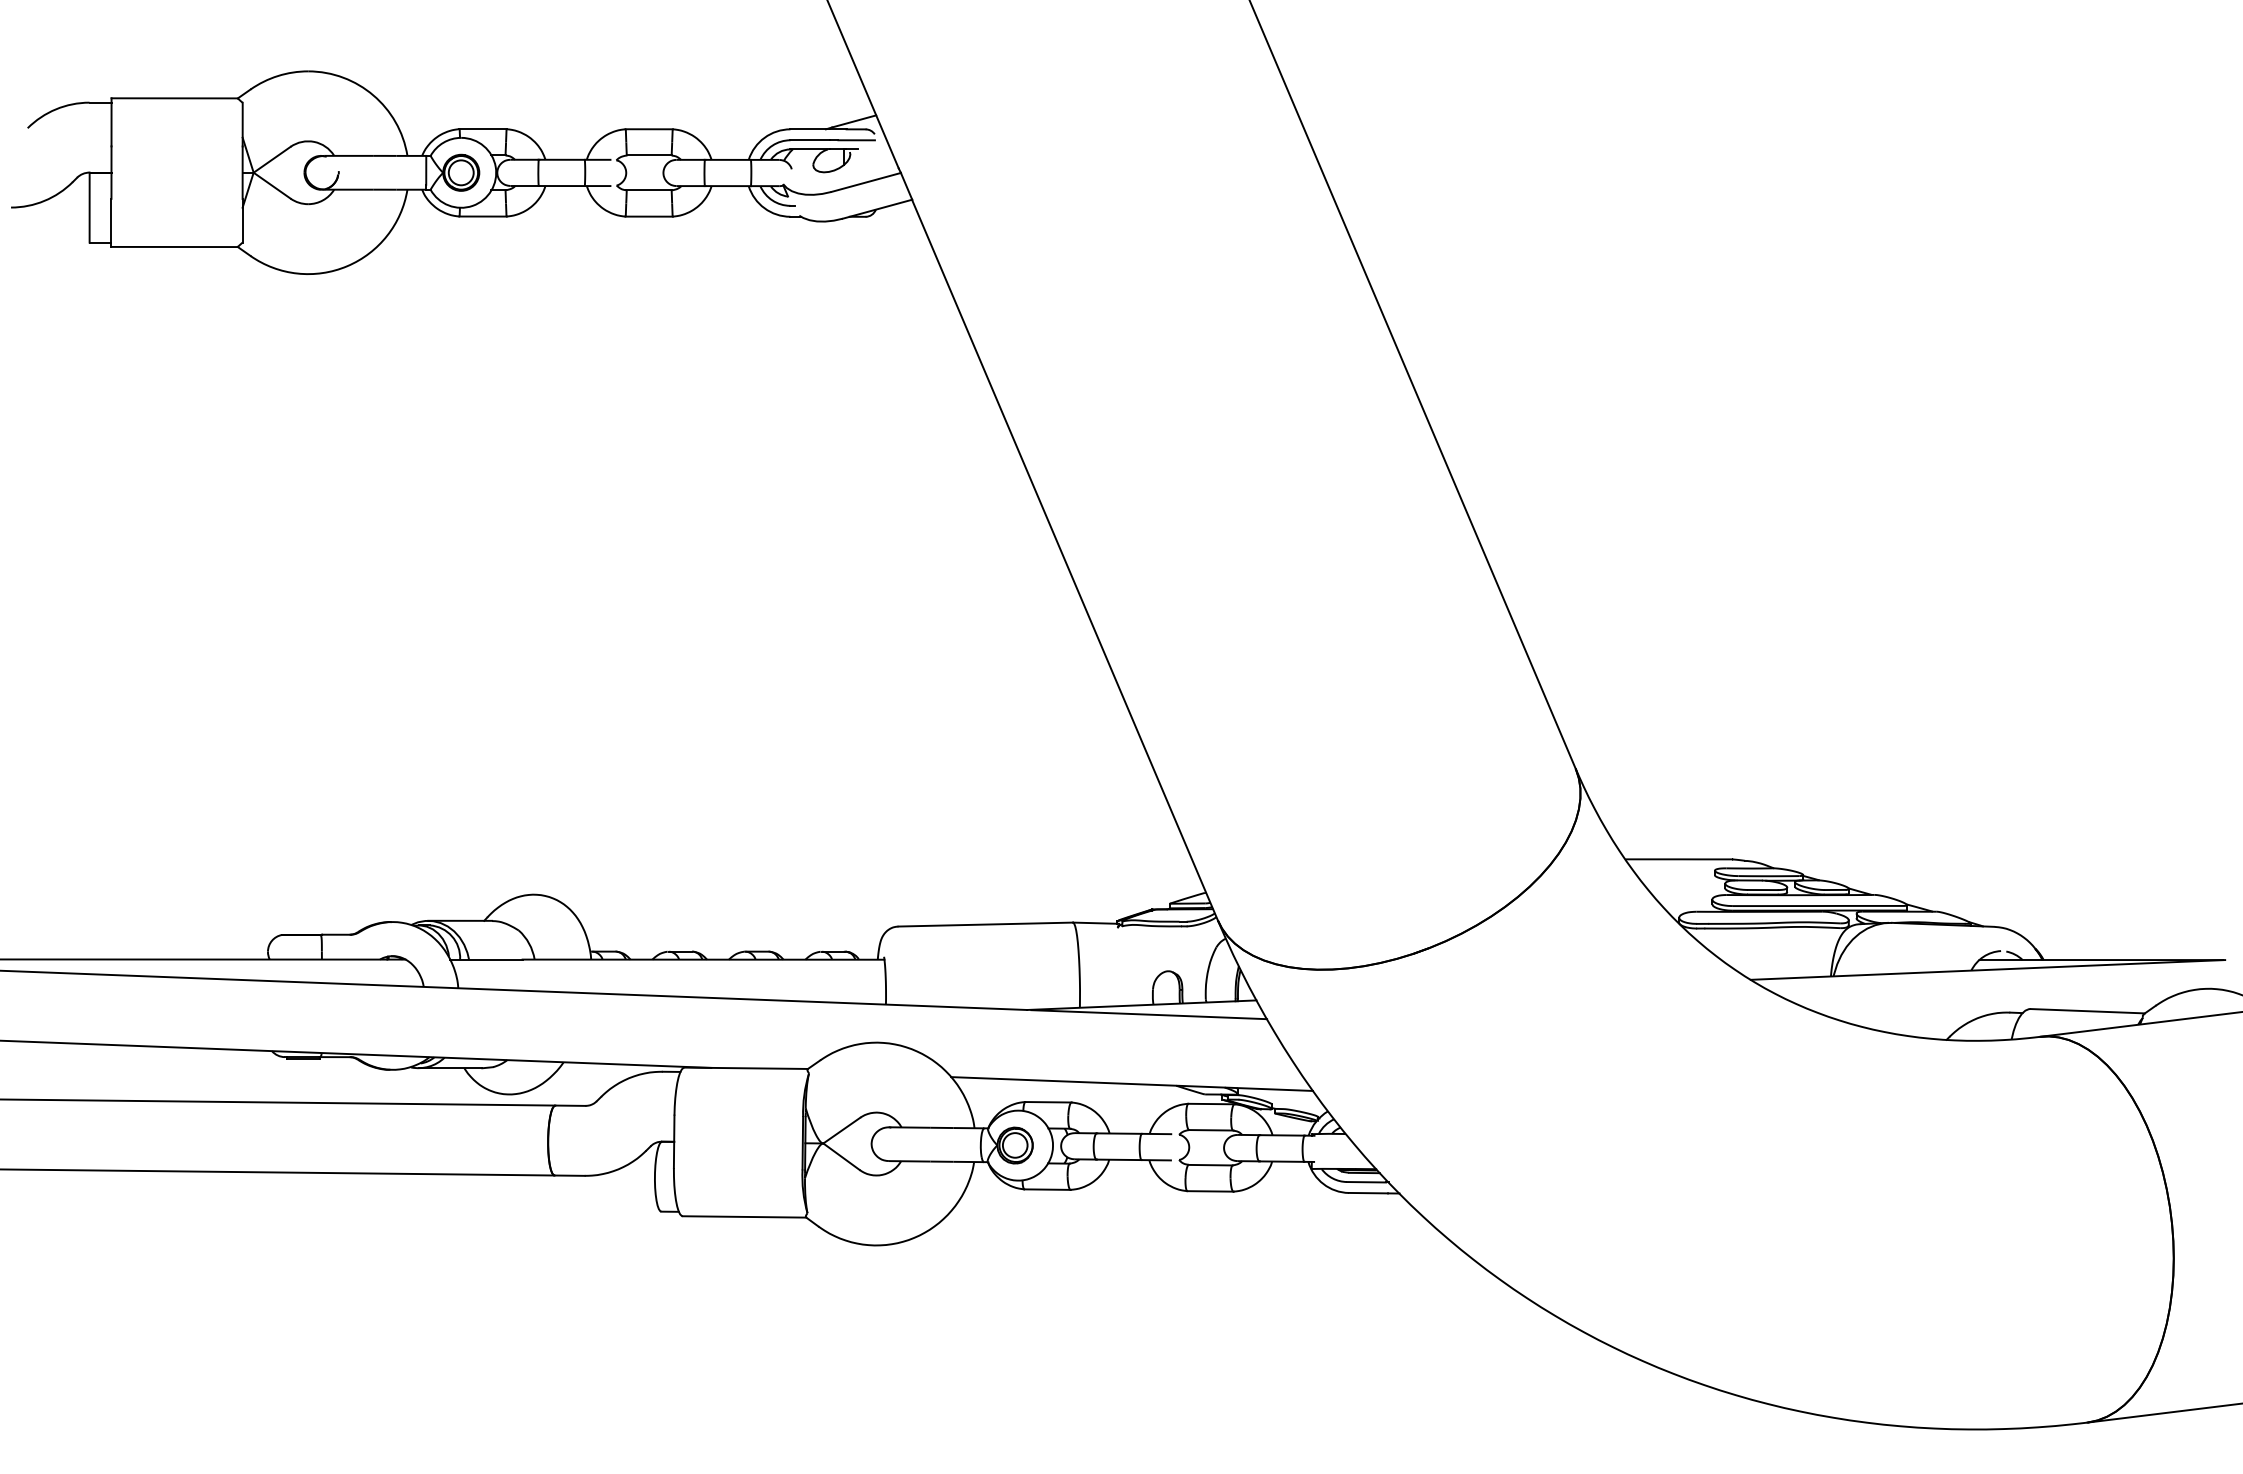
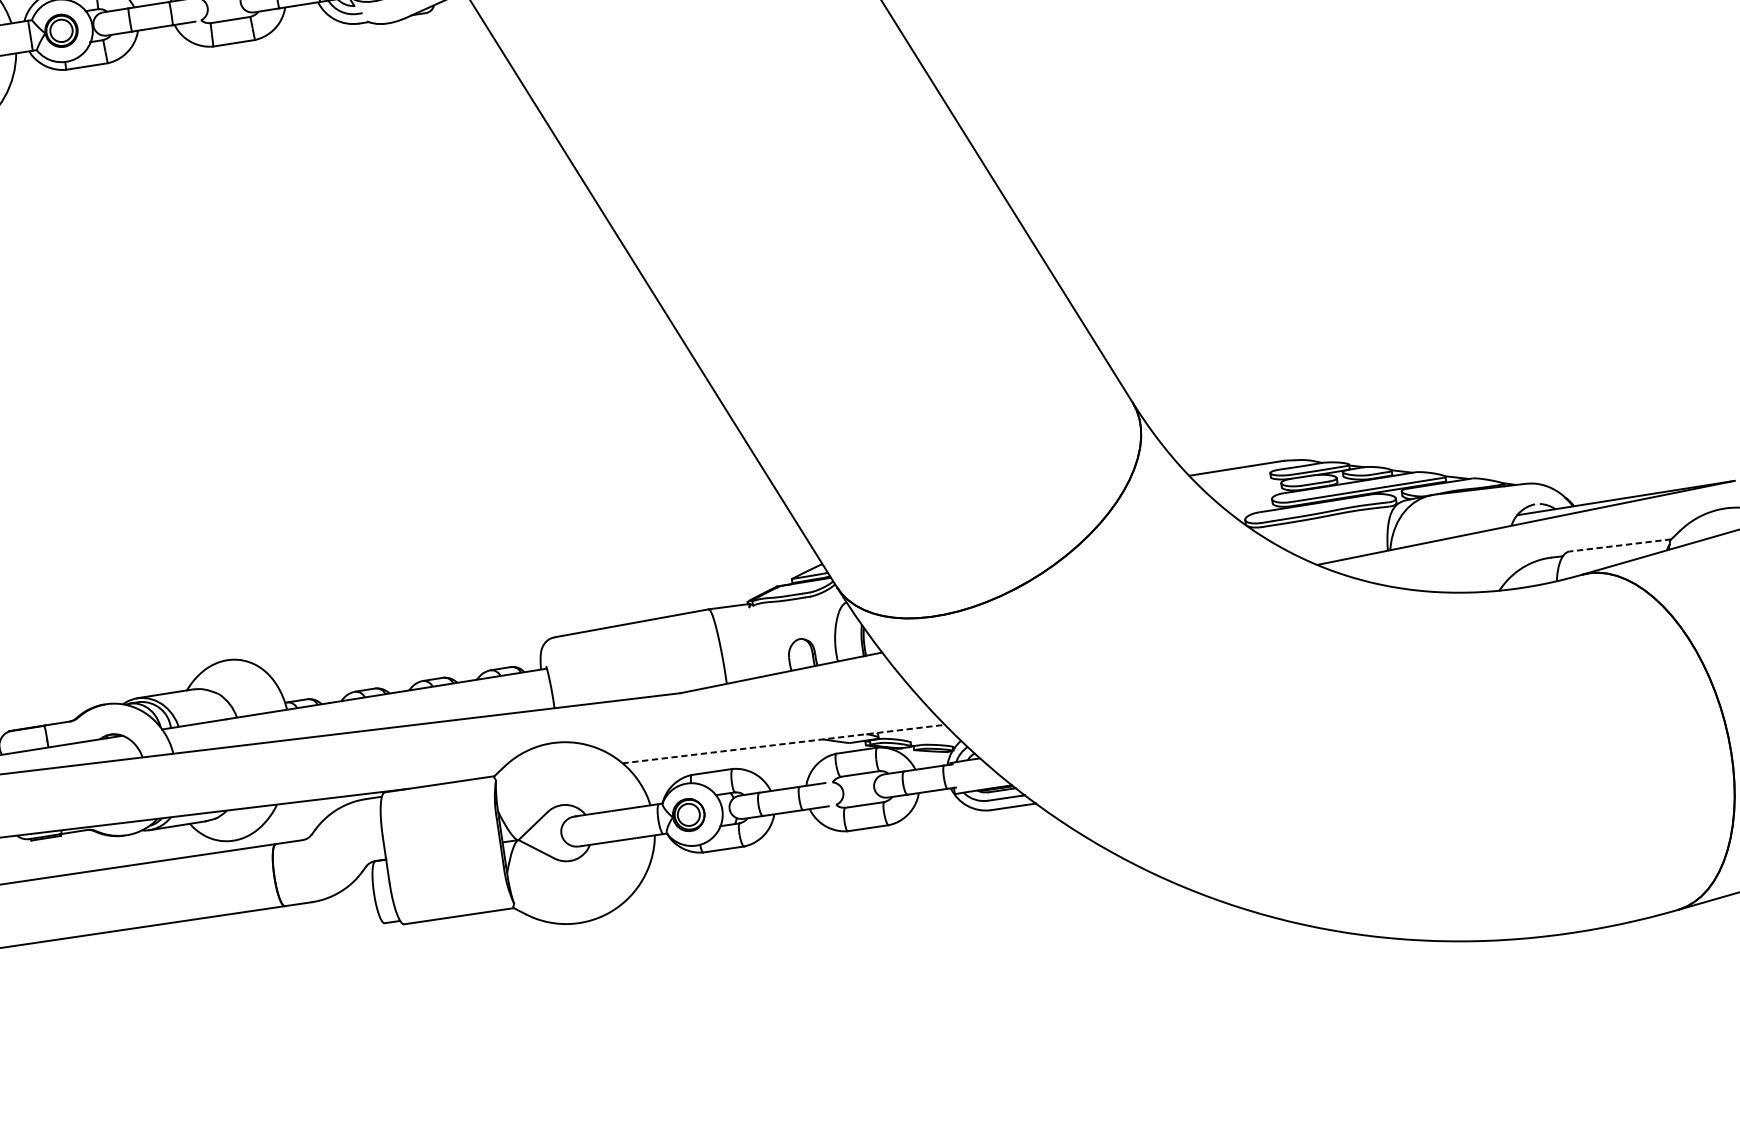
line: (2087, 1011) -> (1620, 545), solid -> dashed
line: (1149, 1014) -> (789, 680), removed
line: (1132, 1084) -> (784, 744), solid -> dashed

